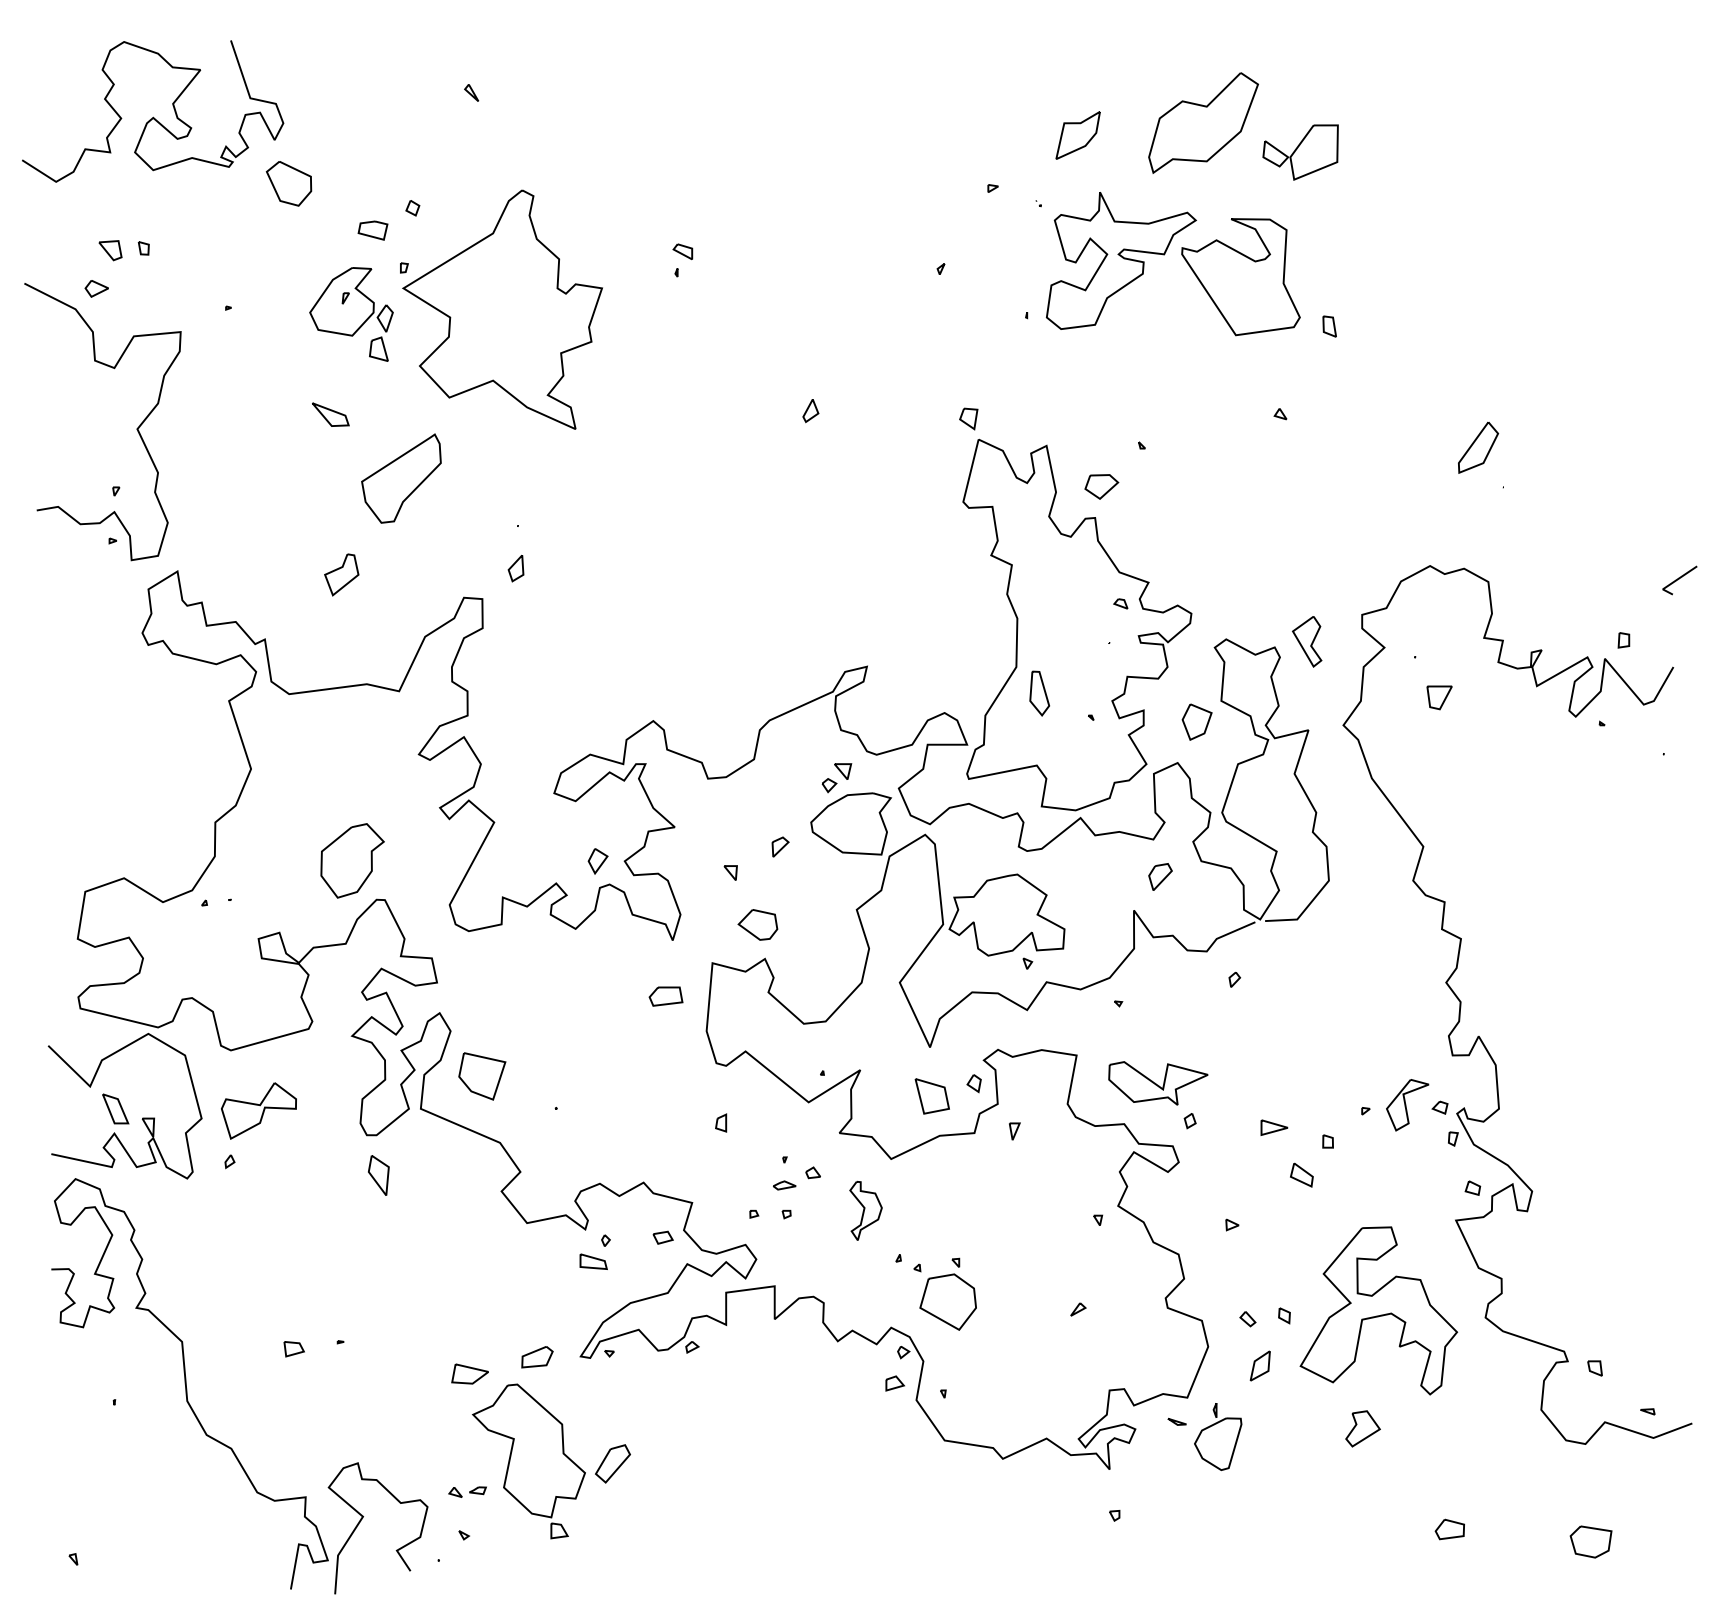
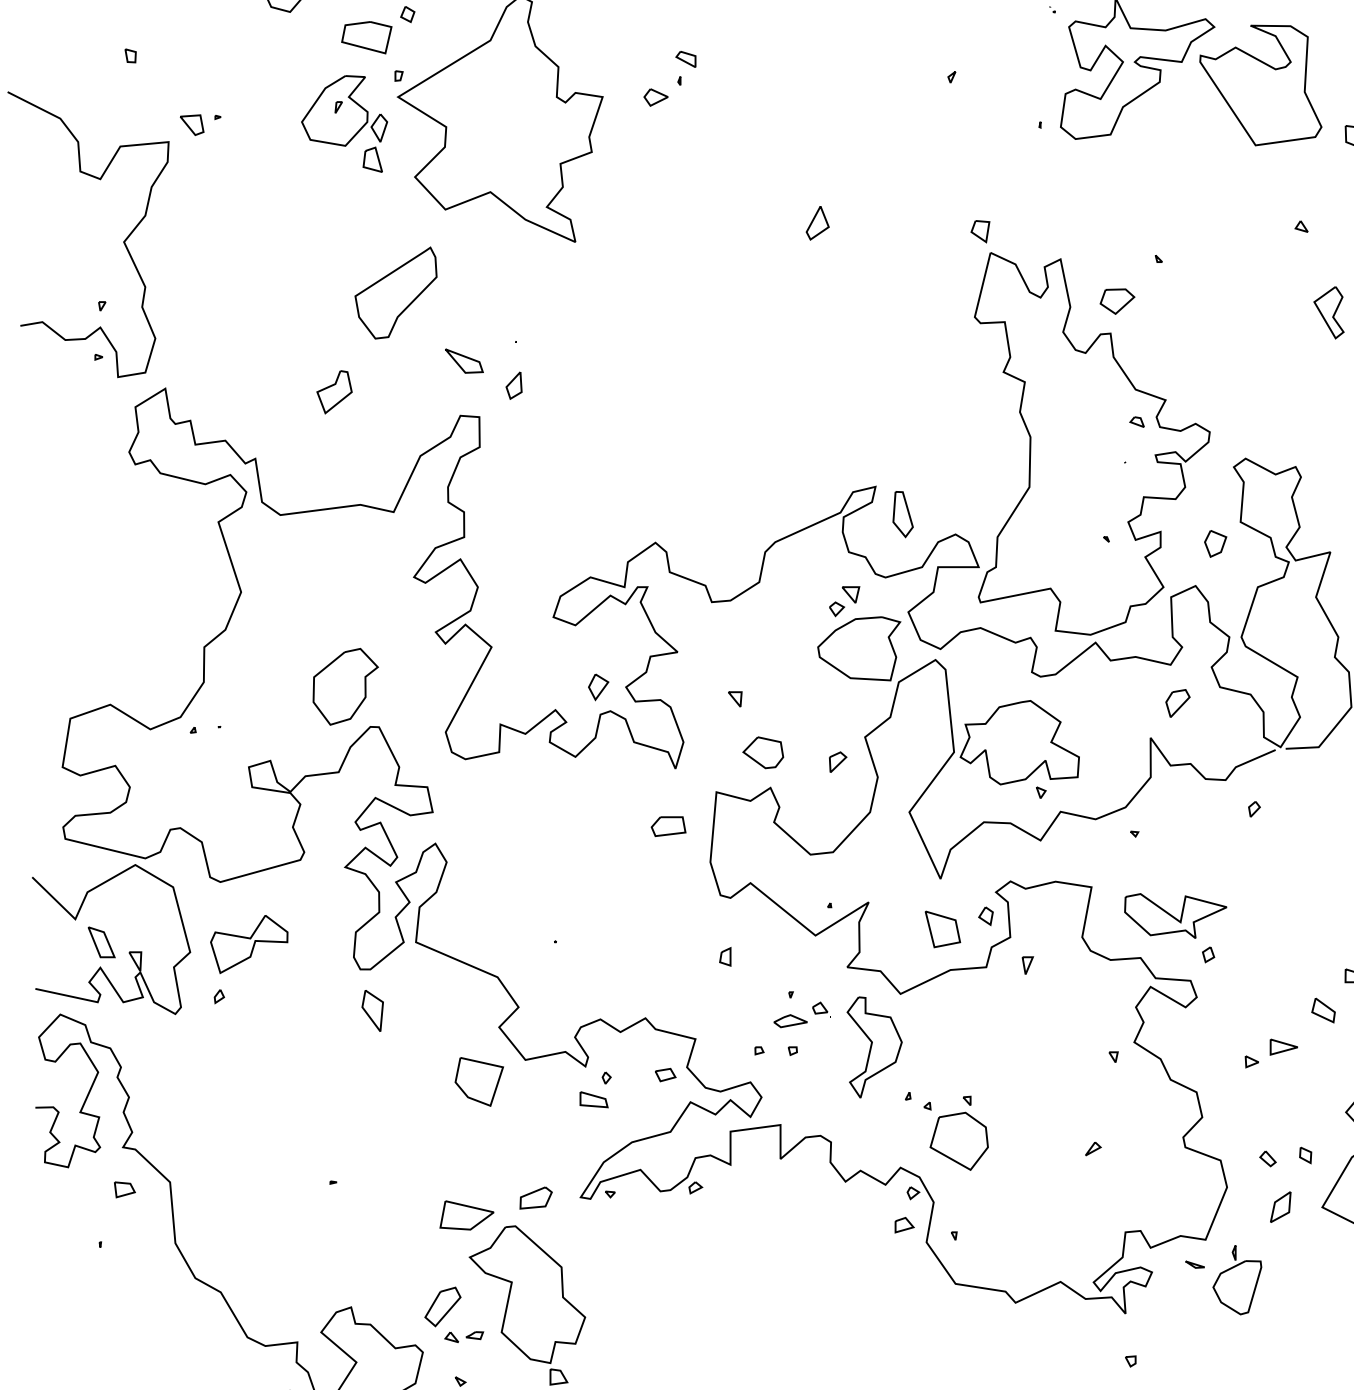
part: (372, 230) -> (366, 37), size x1.67
part: (110, 250) -> (192, 125), moved
part: (96, 288) -> (655, 97), moved
part: (810, 410) -> (817, 222), size x1.43
part: (330, 414) -> (464, 360), moved
part: (1307, 641) -> (1329, 312), moved
part: (1039, 693) -> (902, 514), moved
part: (1196, 721) -> (1215, 543), size x0.71
part: (780, 846) -> (838, 761), moved
part: (482, 1076) -> (479, 1081), moved
part: (1274, 1127) -> (1284, 1046), moved
part: (784, 1185) -> (790, 1021), size x1.43
part: (865, 1210) -> (874, 1046), size x1.67
part: (293, 1349) -> (124, 1190), moved
part: (469, 1373) -> (466, 1214), size x1.43
part: (612, 1463) -> (442, 1306), moved

